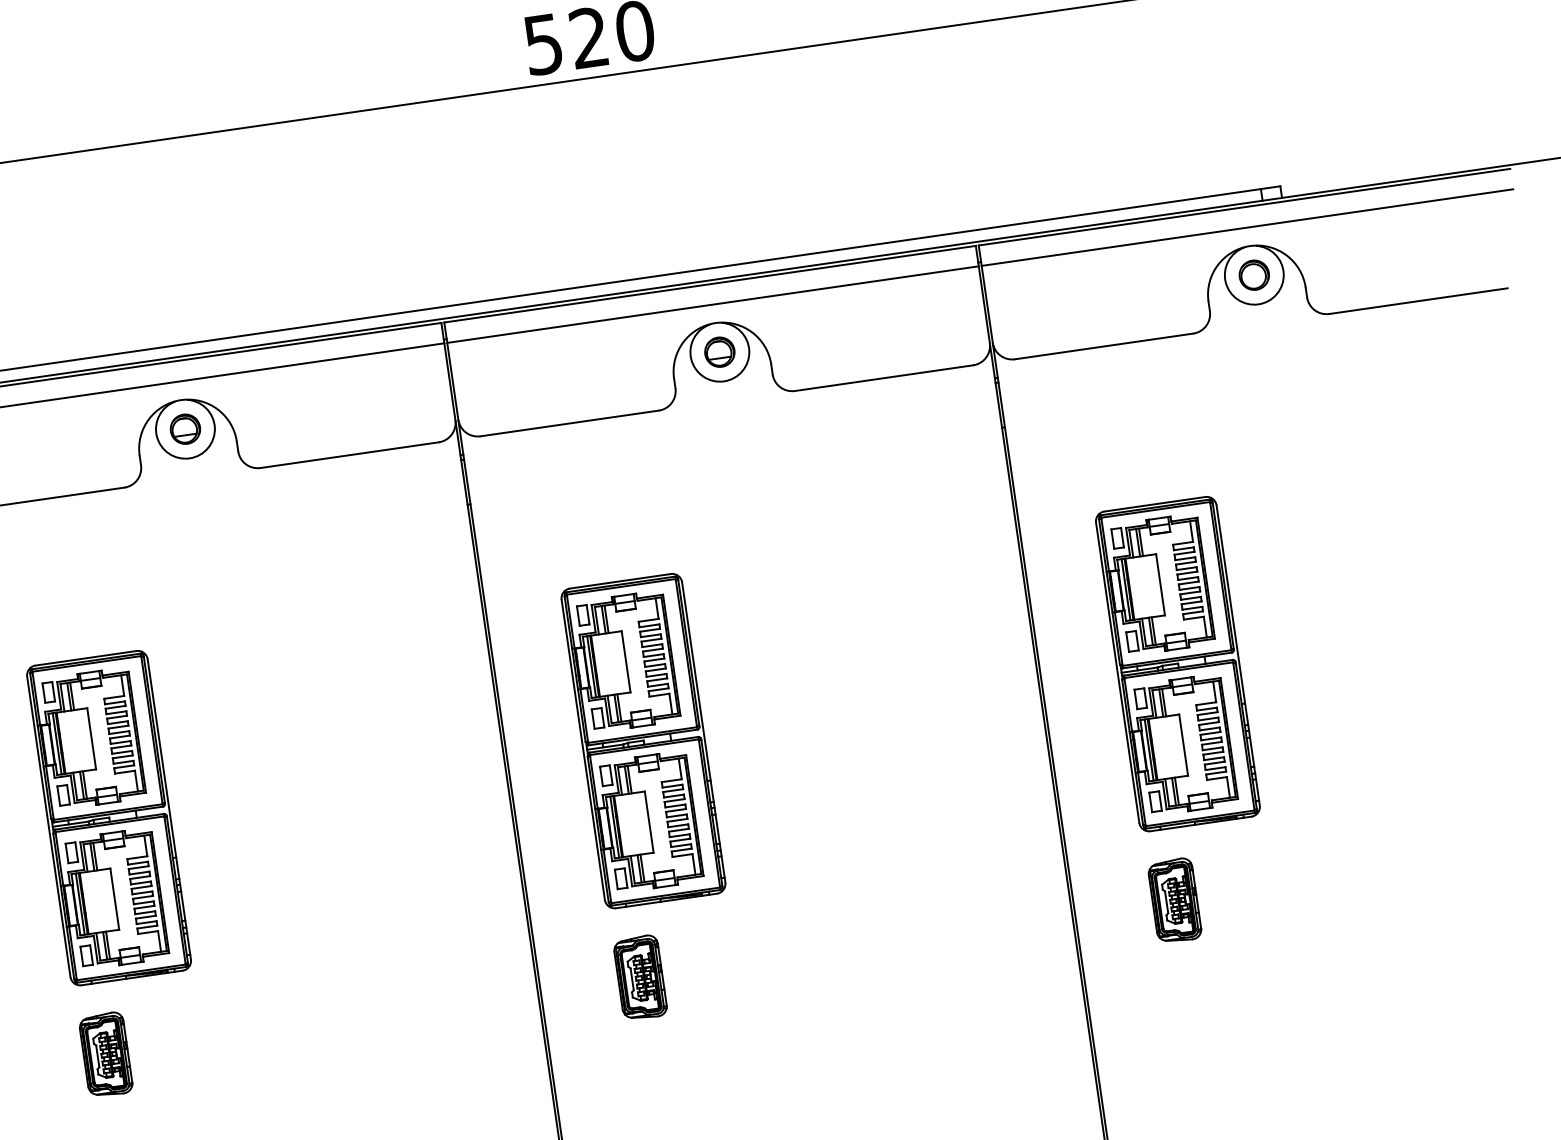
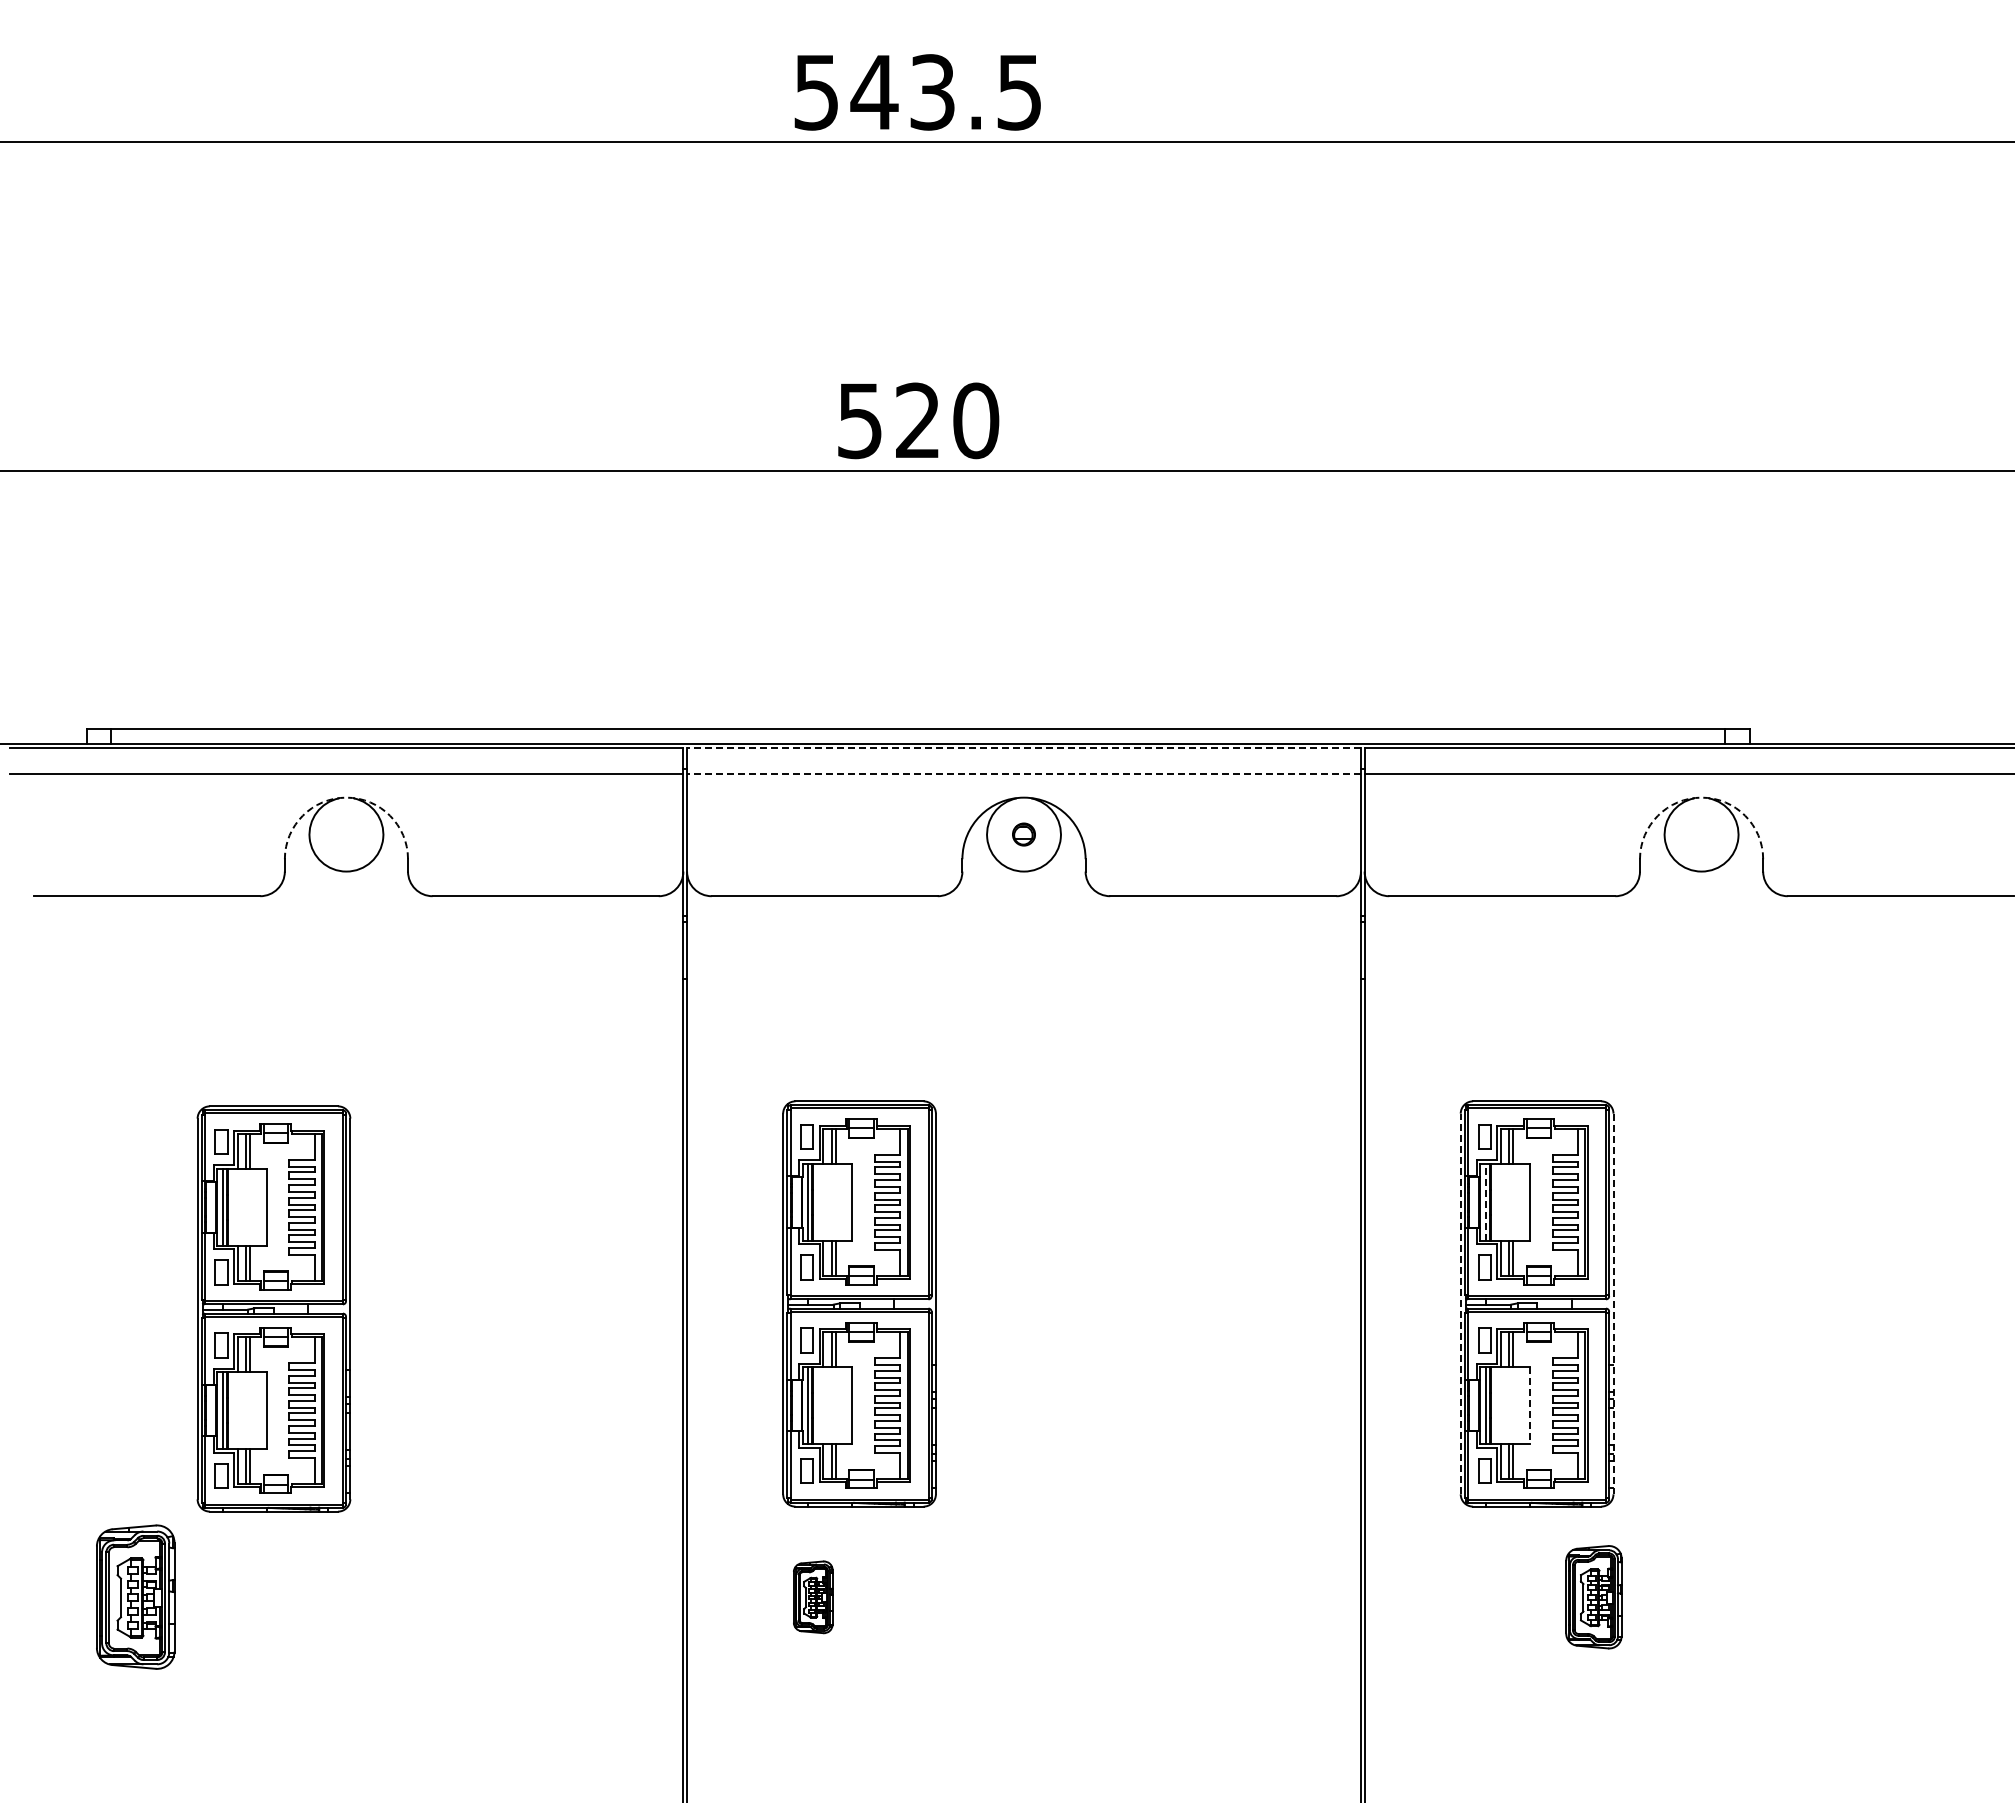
arc: (1250, 245) -> (1701, 797), solid -> dashed
part: (1254, 275) -> (1701, 834), removed
line: (710, 284) -> (1024, 748), solid -> dashed
line: (713, 304) -> (1024, 774), solid -> dashed
part: (719, 352) -> (1023, 834), size x0.6
arc: (181, 399) -> (346, 797), solid -> dashed
part: (185, 429) -> (346, 834), removed
line: (1125, 589) -> (1485, 1202), solid -> dashed
line: (1238, 655) -> (1613, 1304), solid -> dashed
line: (1117, 672) -> (1460, 1303), solid -> dashed
line: (1183, 745) -> (1529, 1405), solid -> dashed
part: (108, 817) -> (273, 1308), moved
part: (1174, 900) -> (1593, 1597), moved
part: (639, 977) -> (812, 1597), size x0.7
part: (105, 1054) -> (135, 1597), size x1.4

